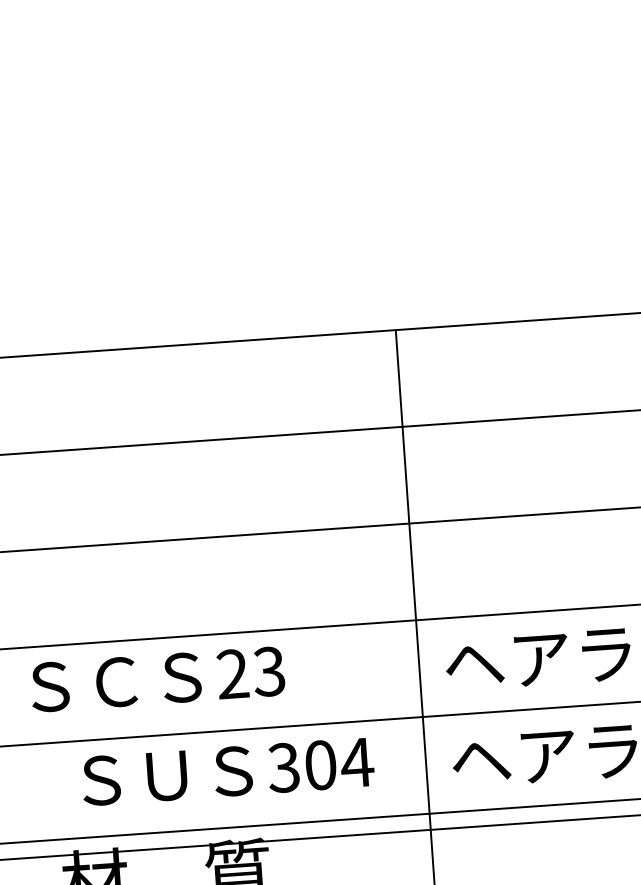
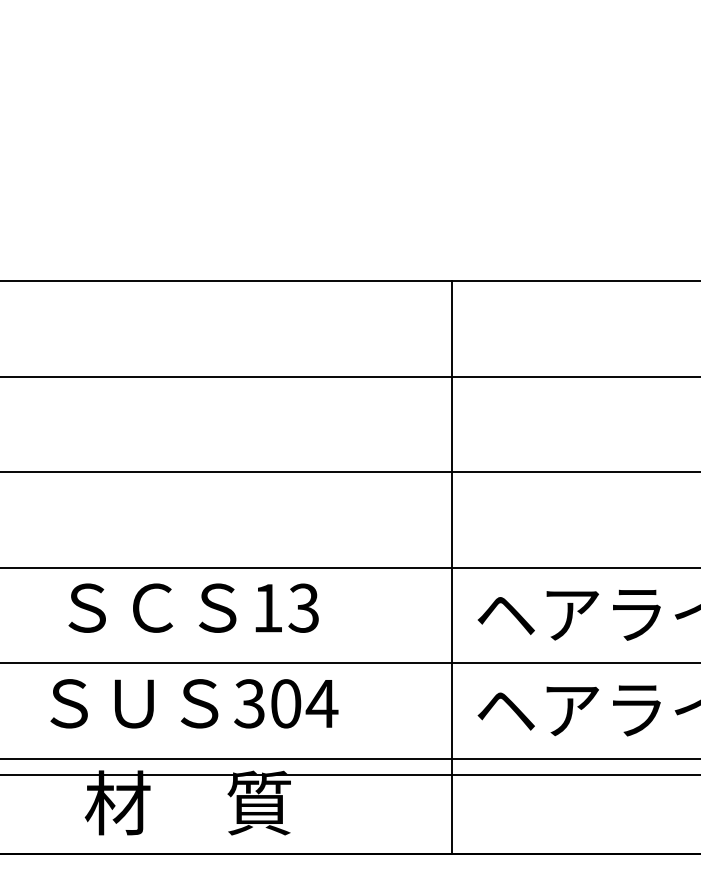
text: (232, 673) -> (267, 607), 23 -> 13
text: (228, 771) -> (194, 703), moved

